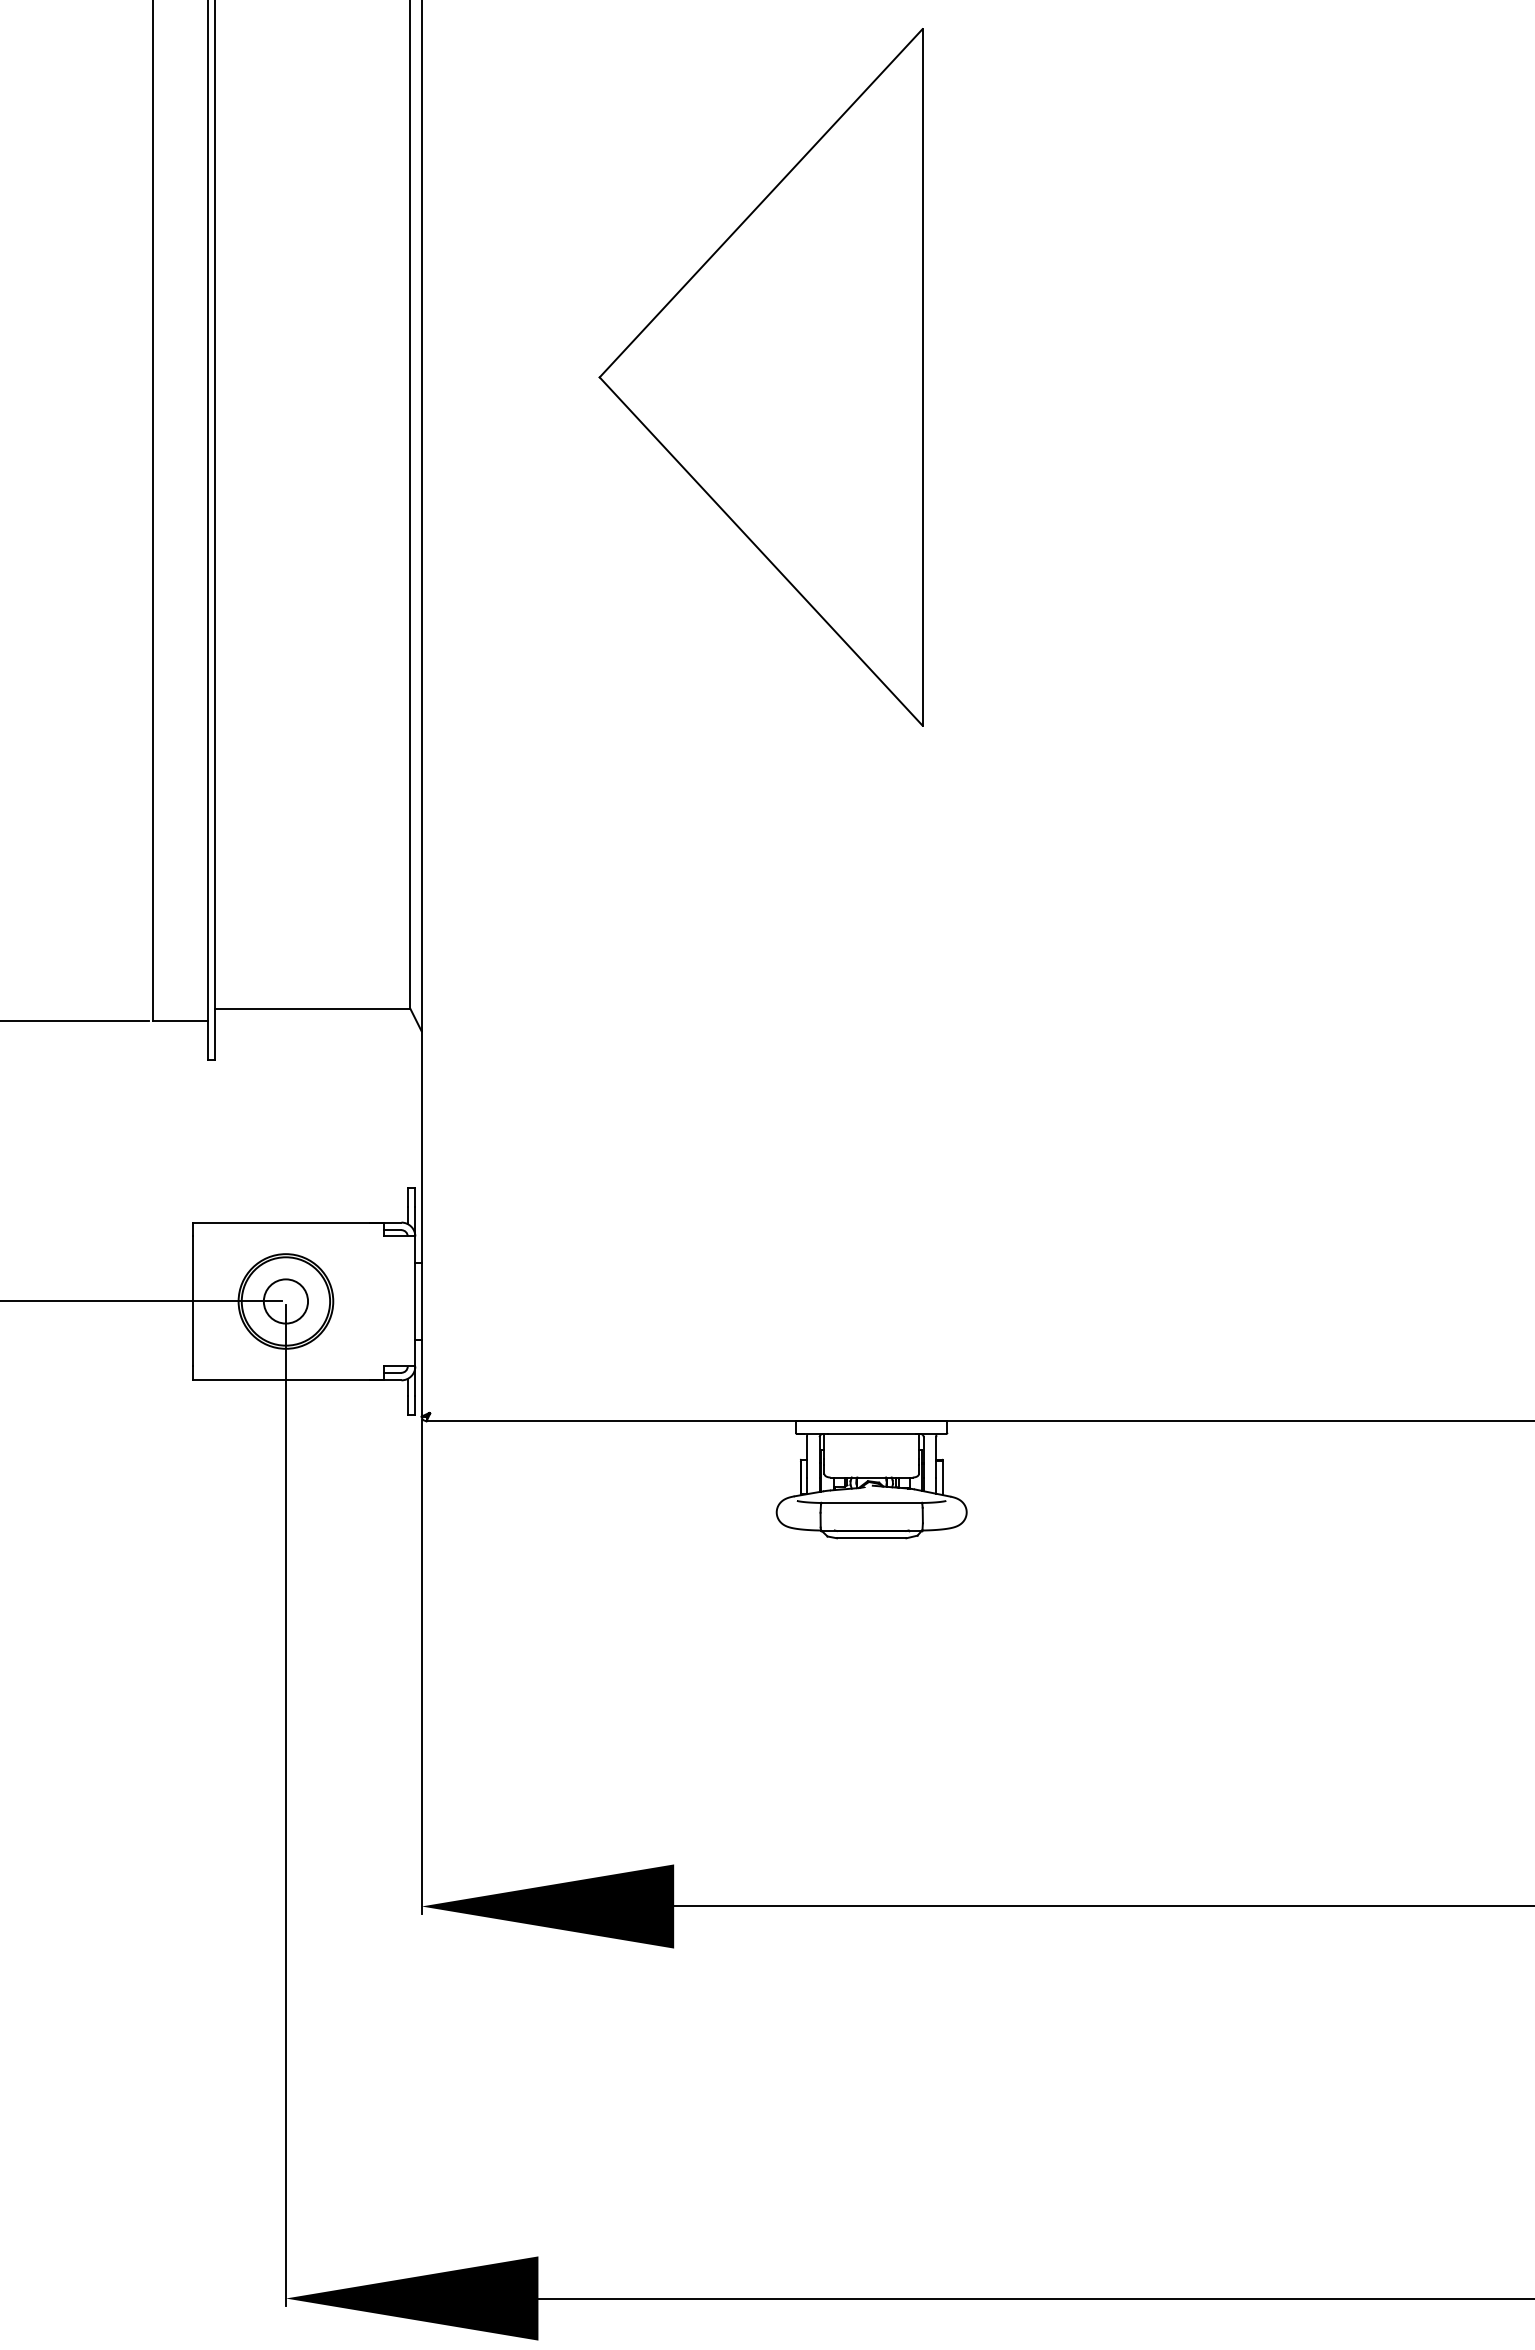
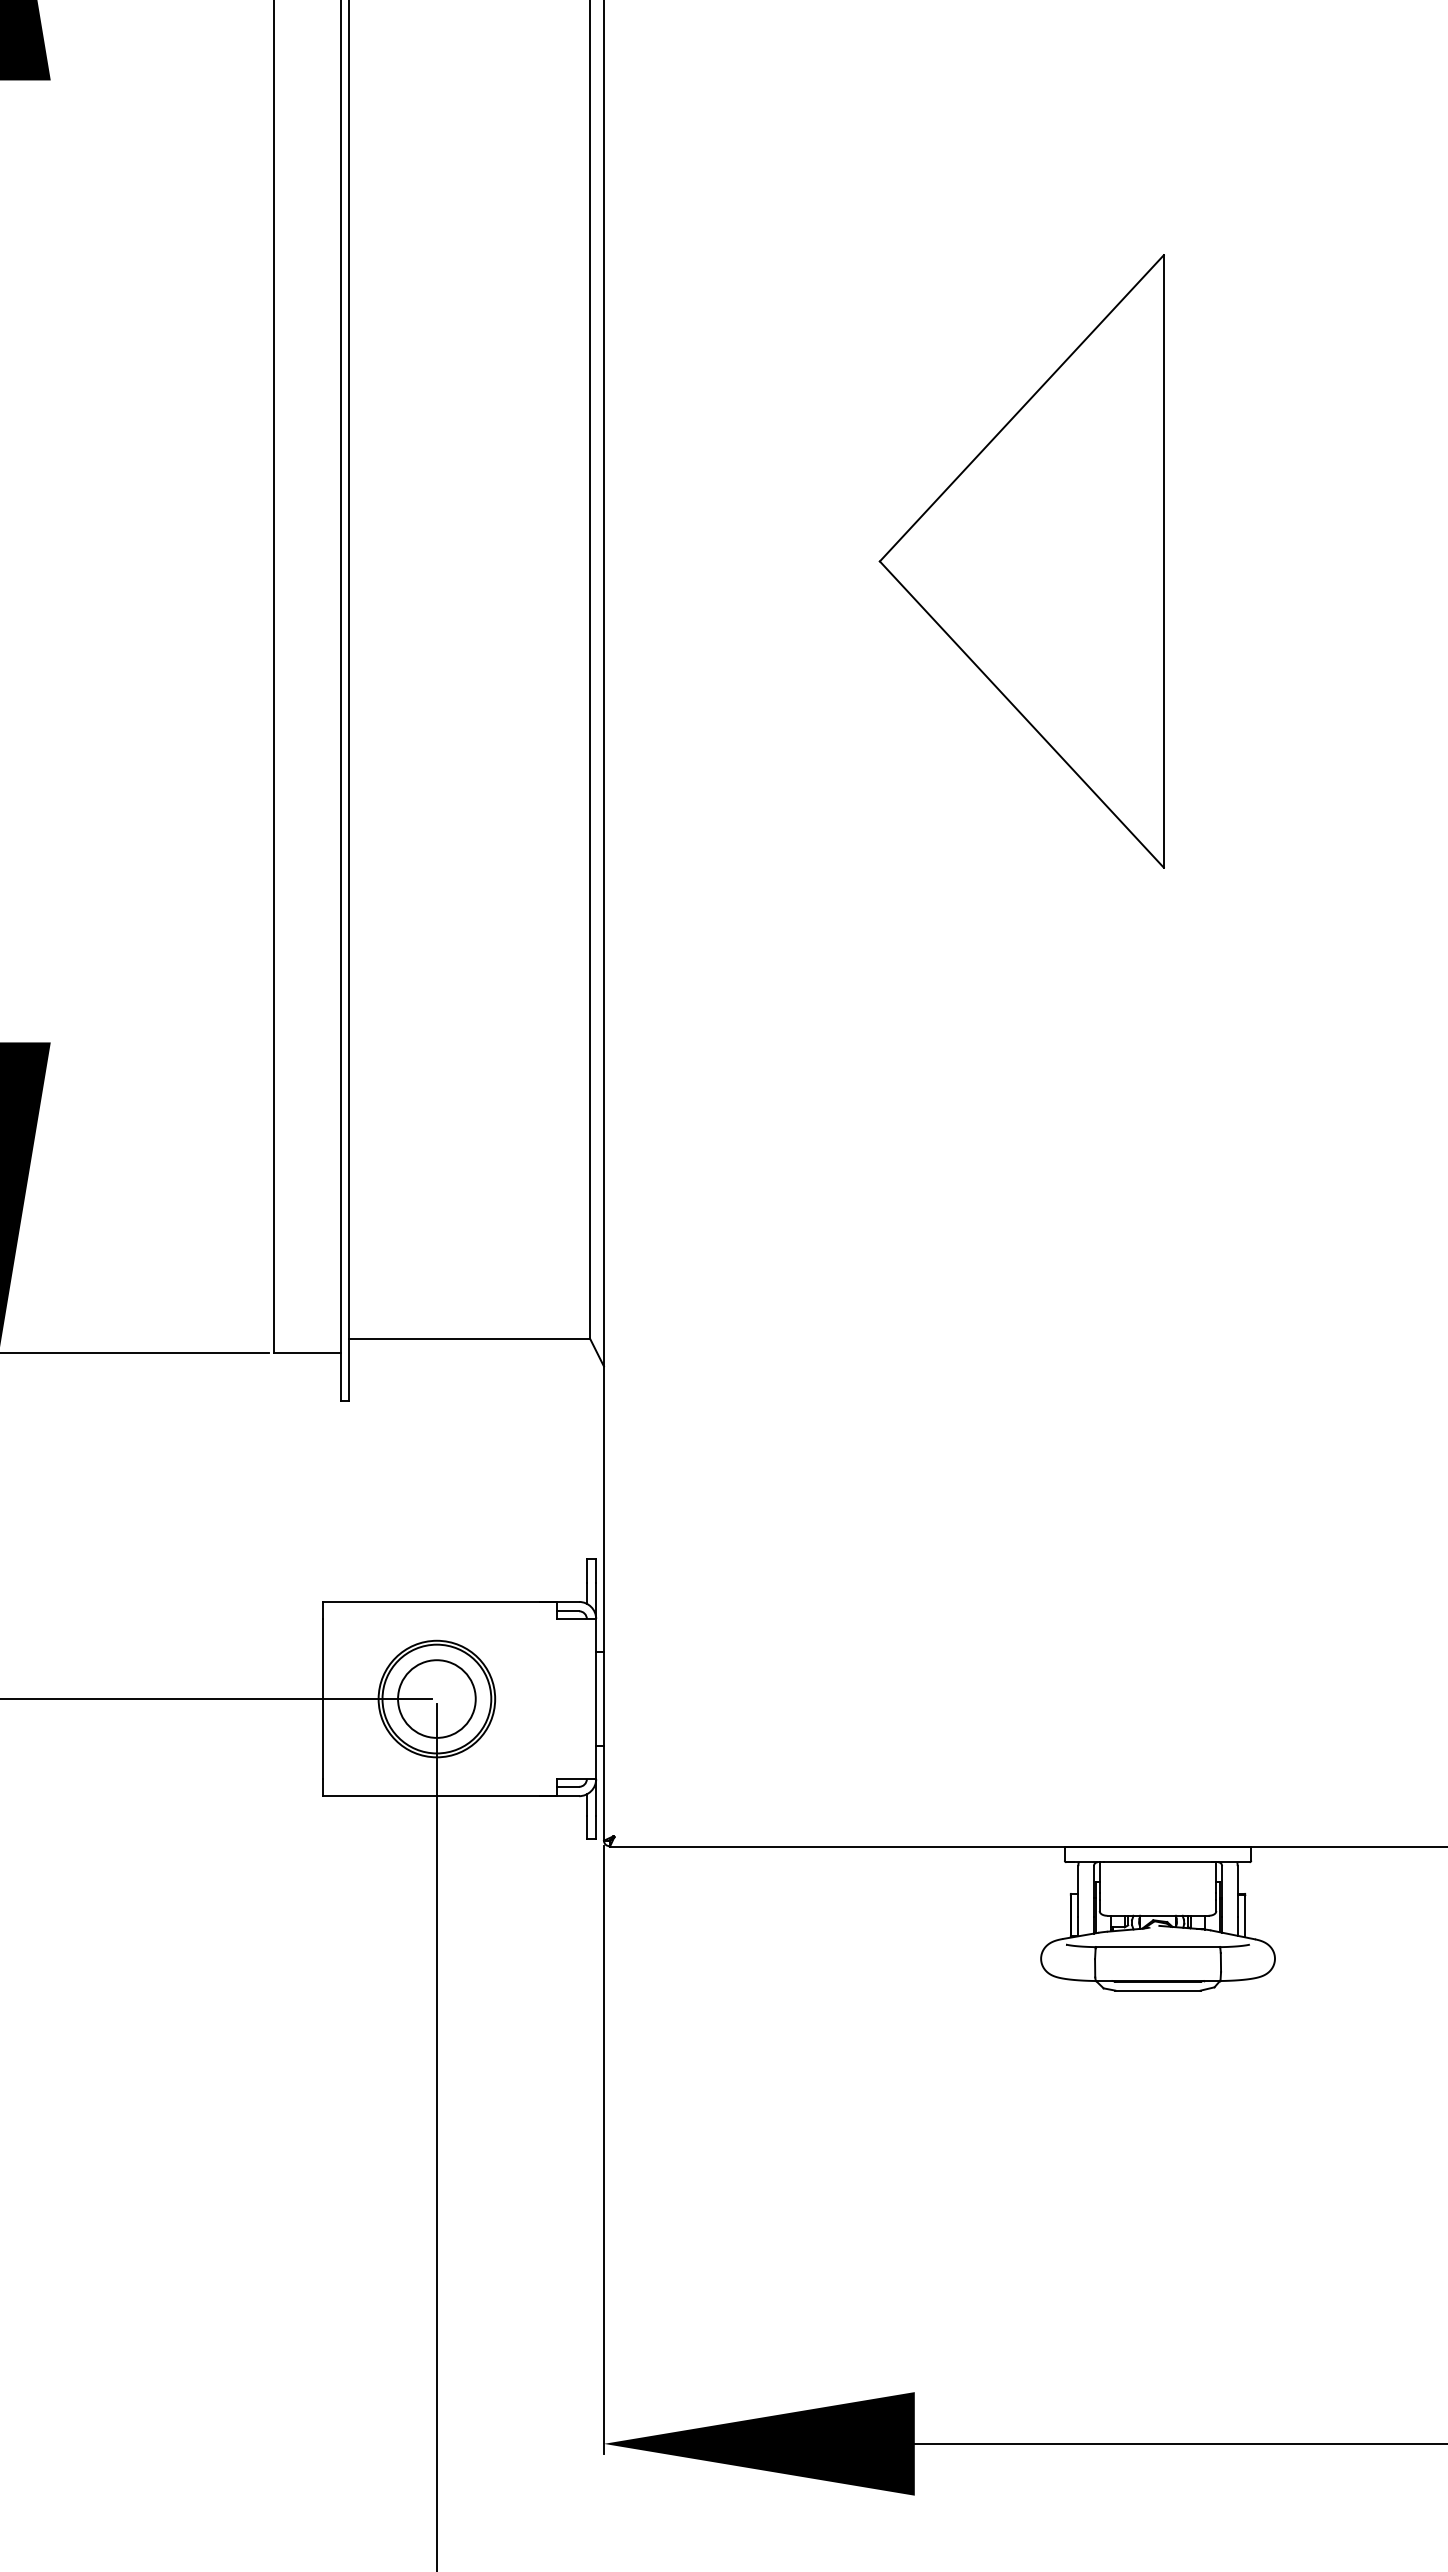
part: (760, 377) -> (1021, 561), size x0.71
circle: (285, 1301) -> (436, 1699), size x1.43

